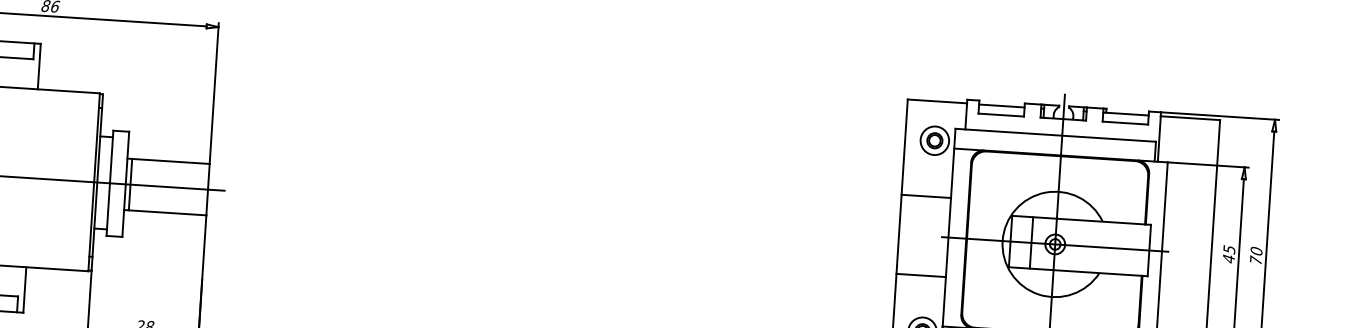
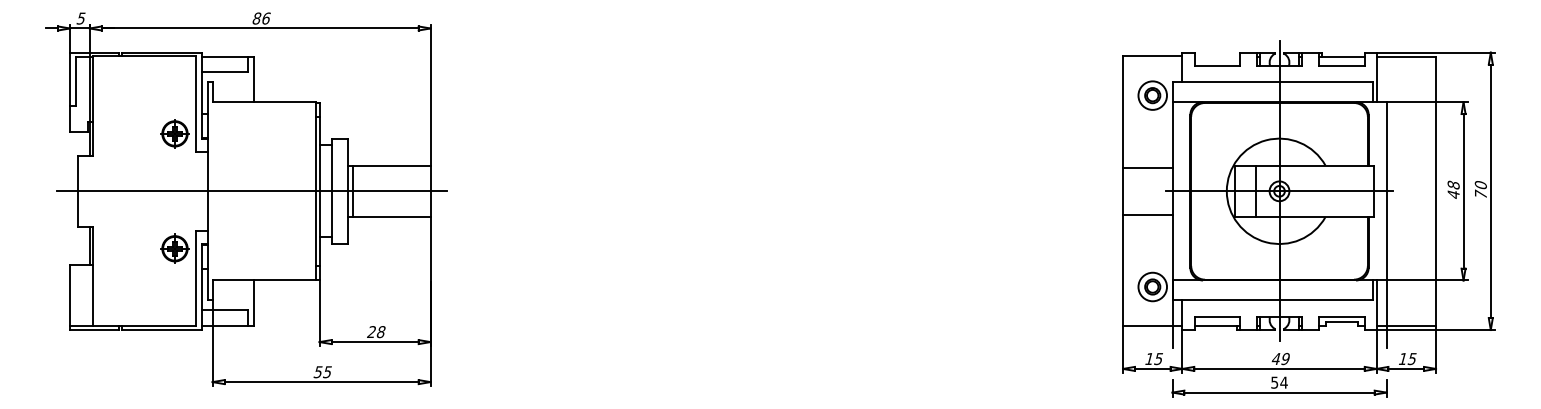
line: (1002, 105) -> (1217, 56), removed
line: (926, 196) -> (1147, 167), moved
text: (1229, 248) -> (1453, 184), 45 -> 48
line: (920, 275) -> (1147, 214), moved

